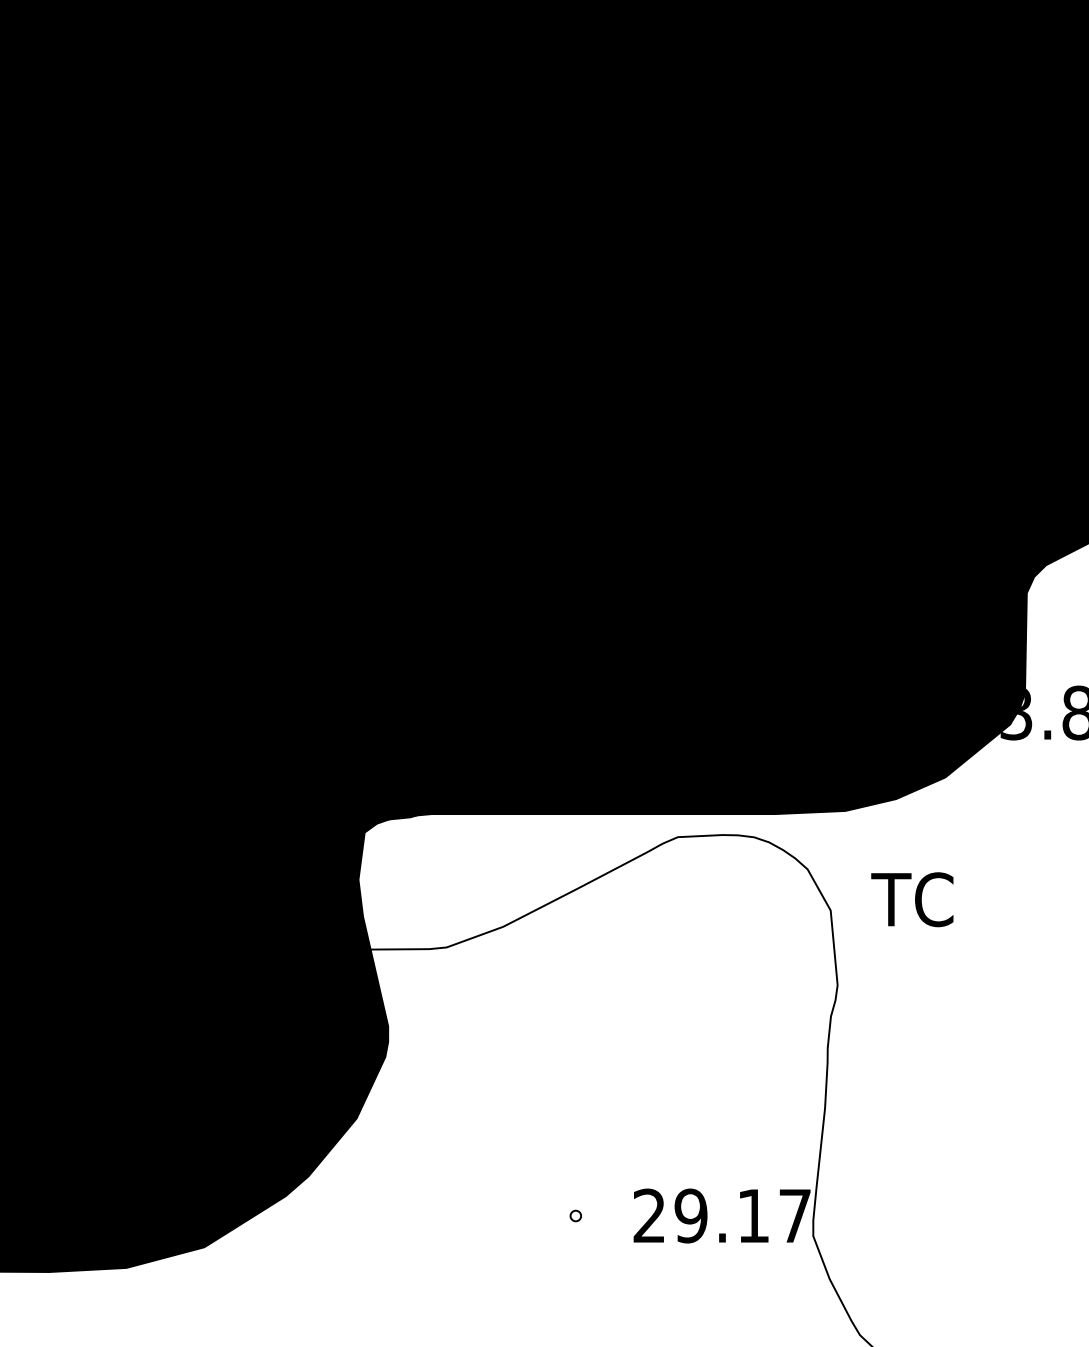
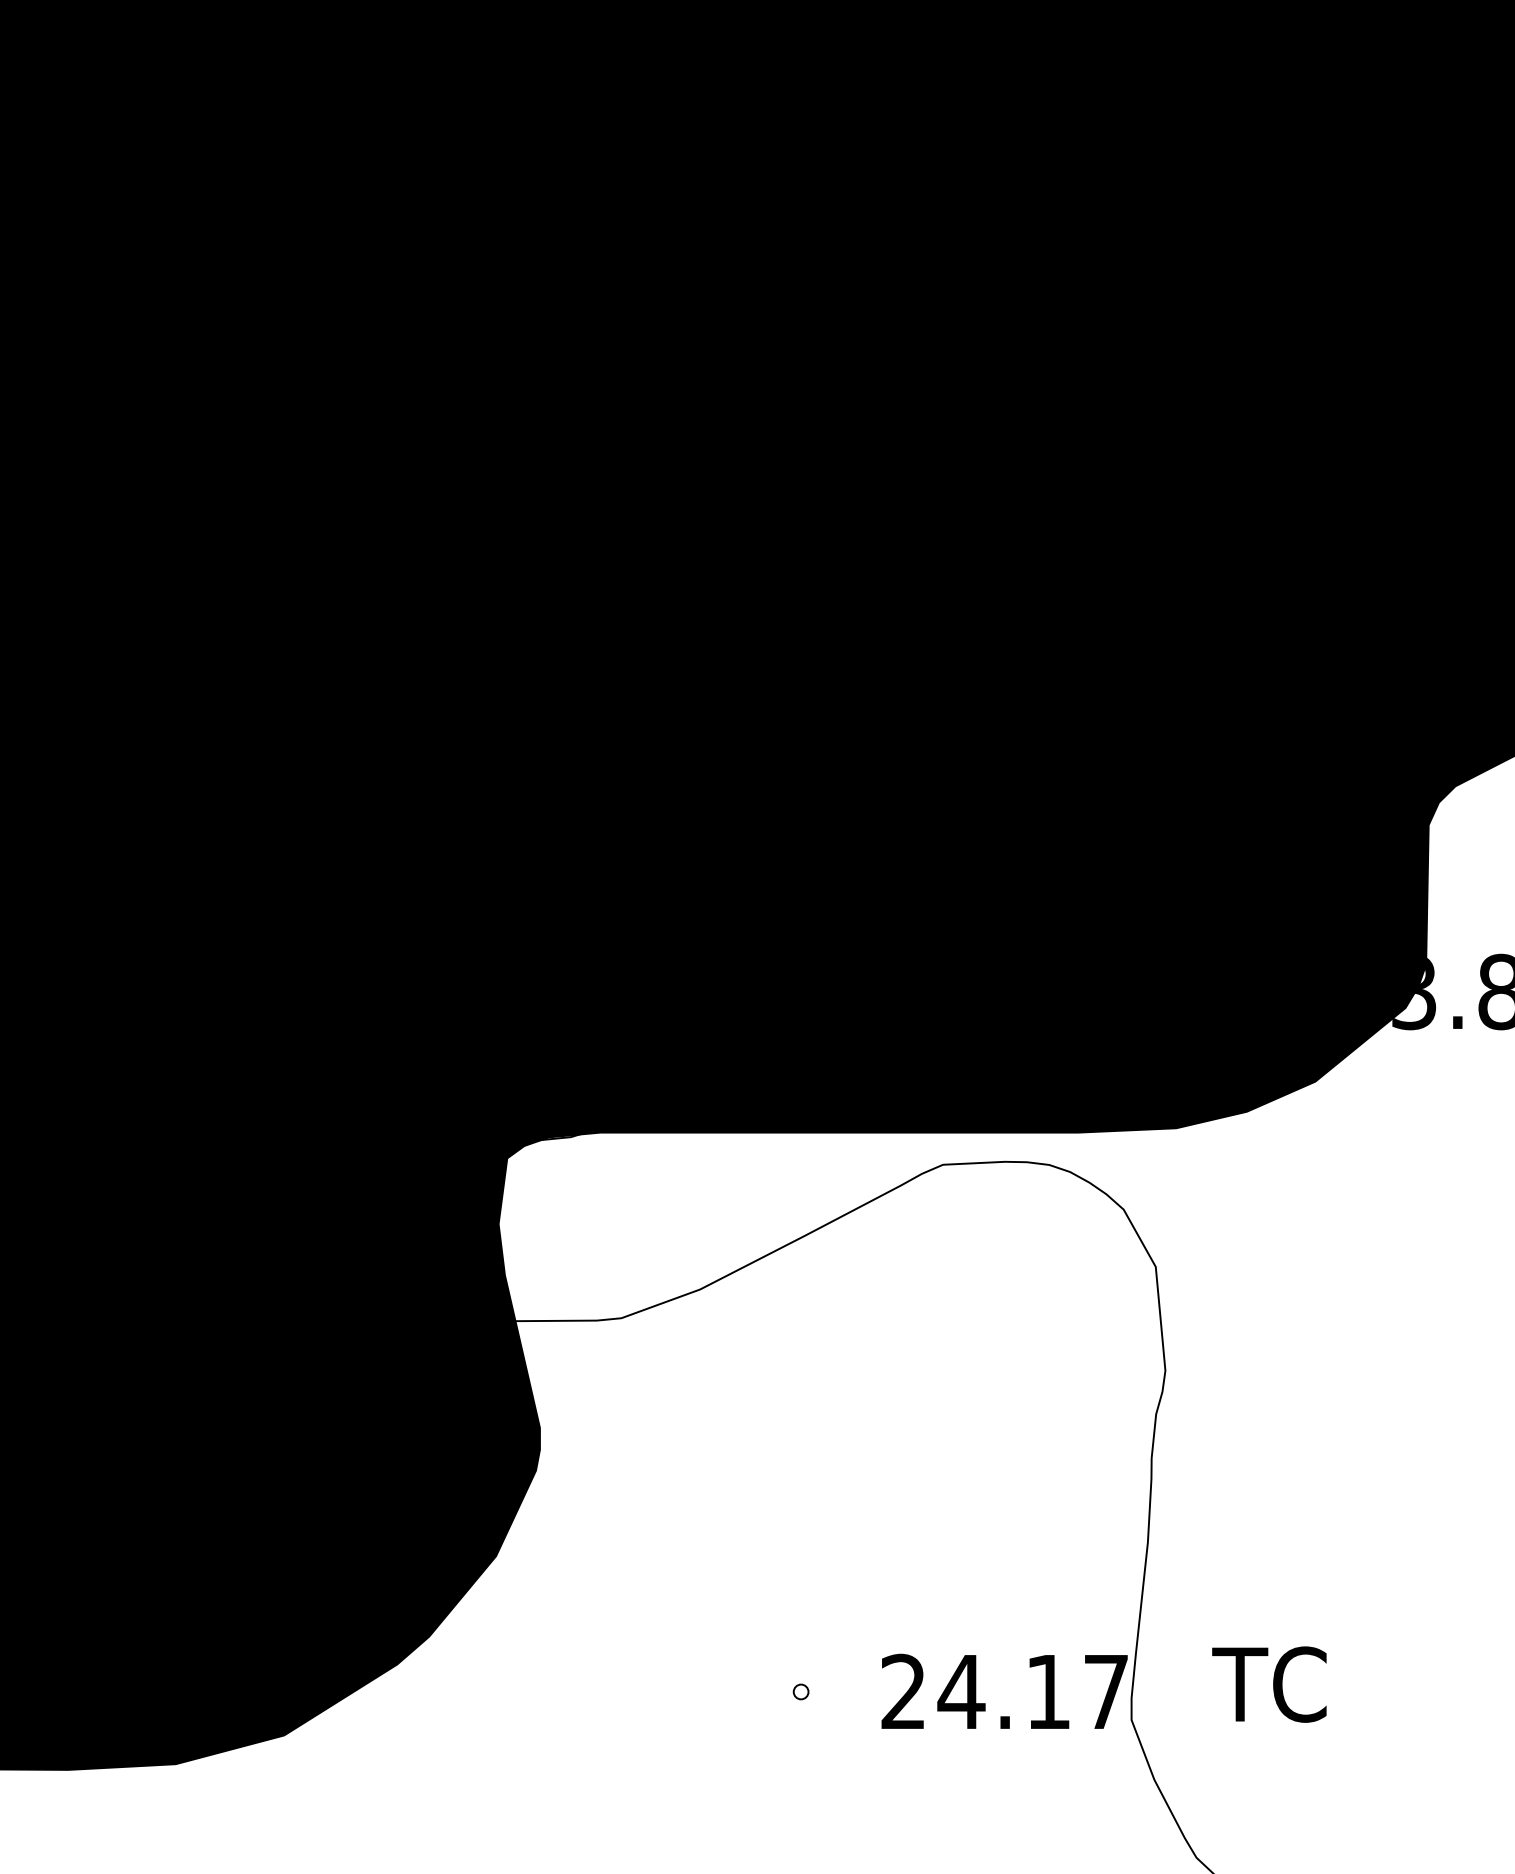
text: (912, 899) -> (1269, 1684), moved
text: (690, 1215) -> (960, 1691), 29.17 -> 24.17

